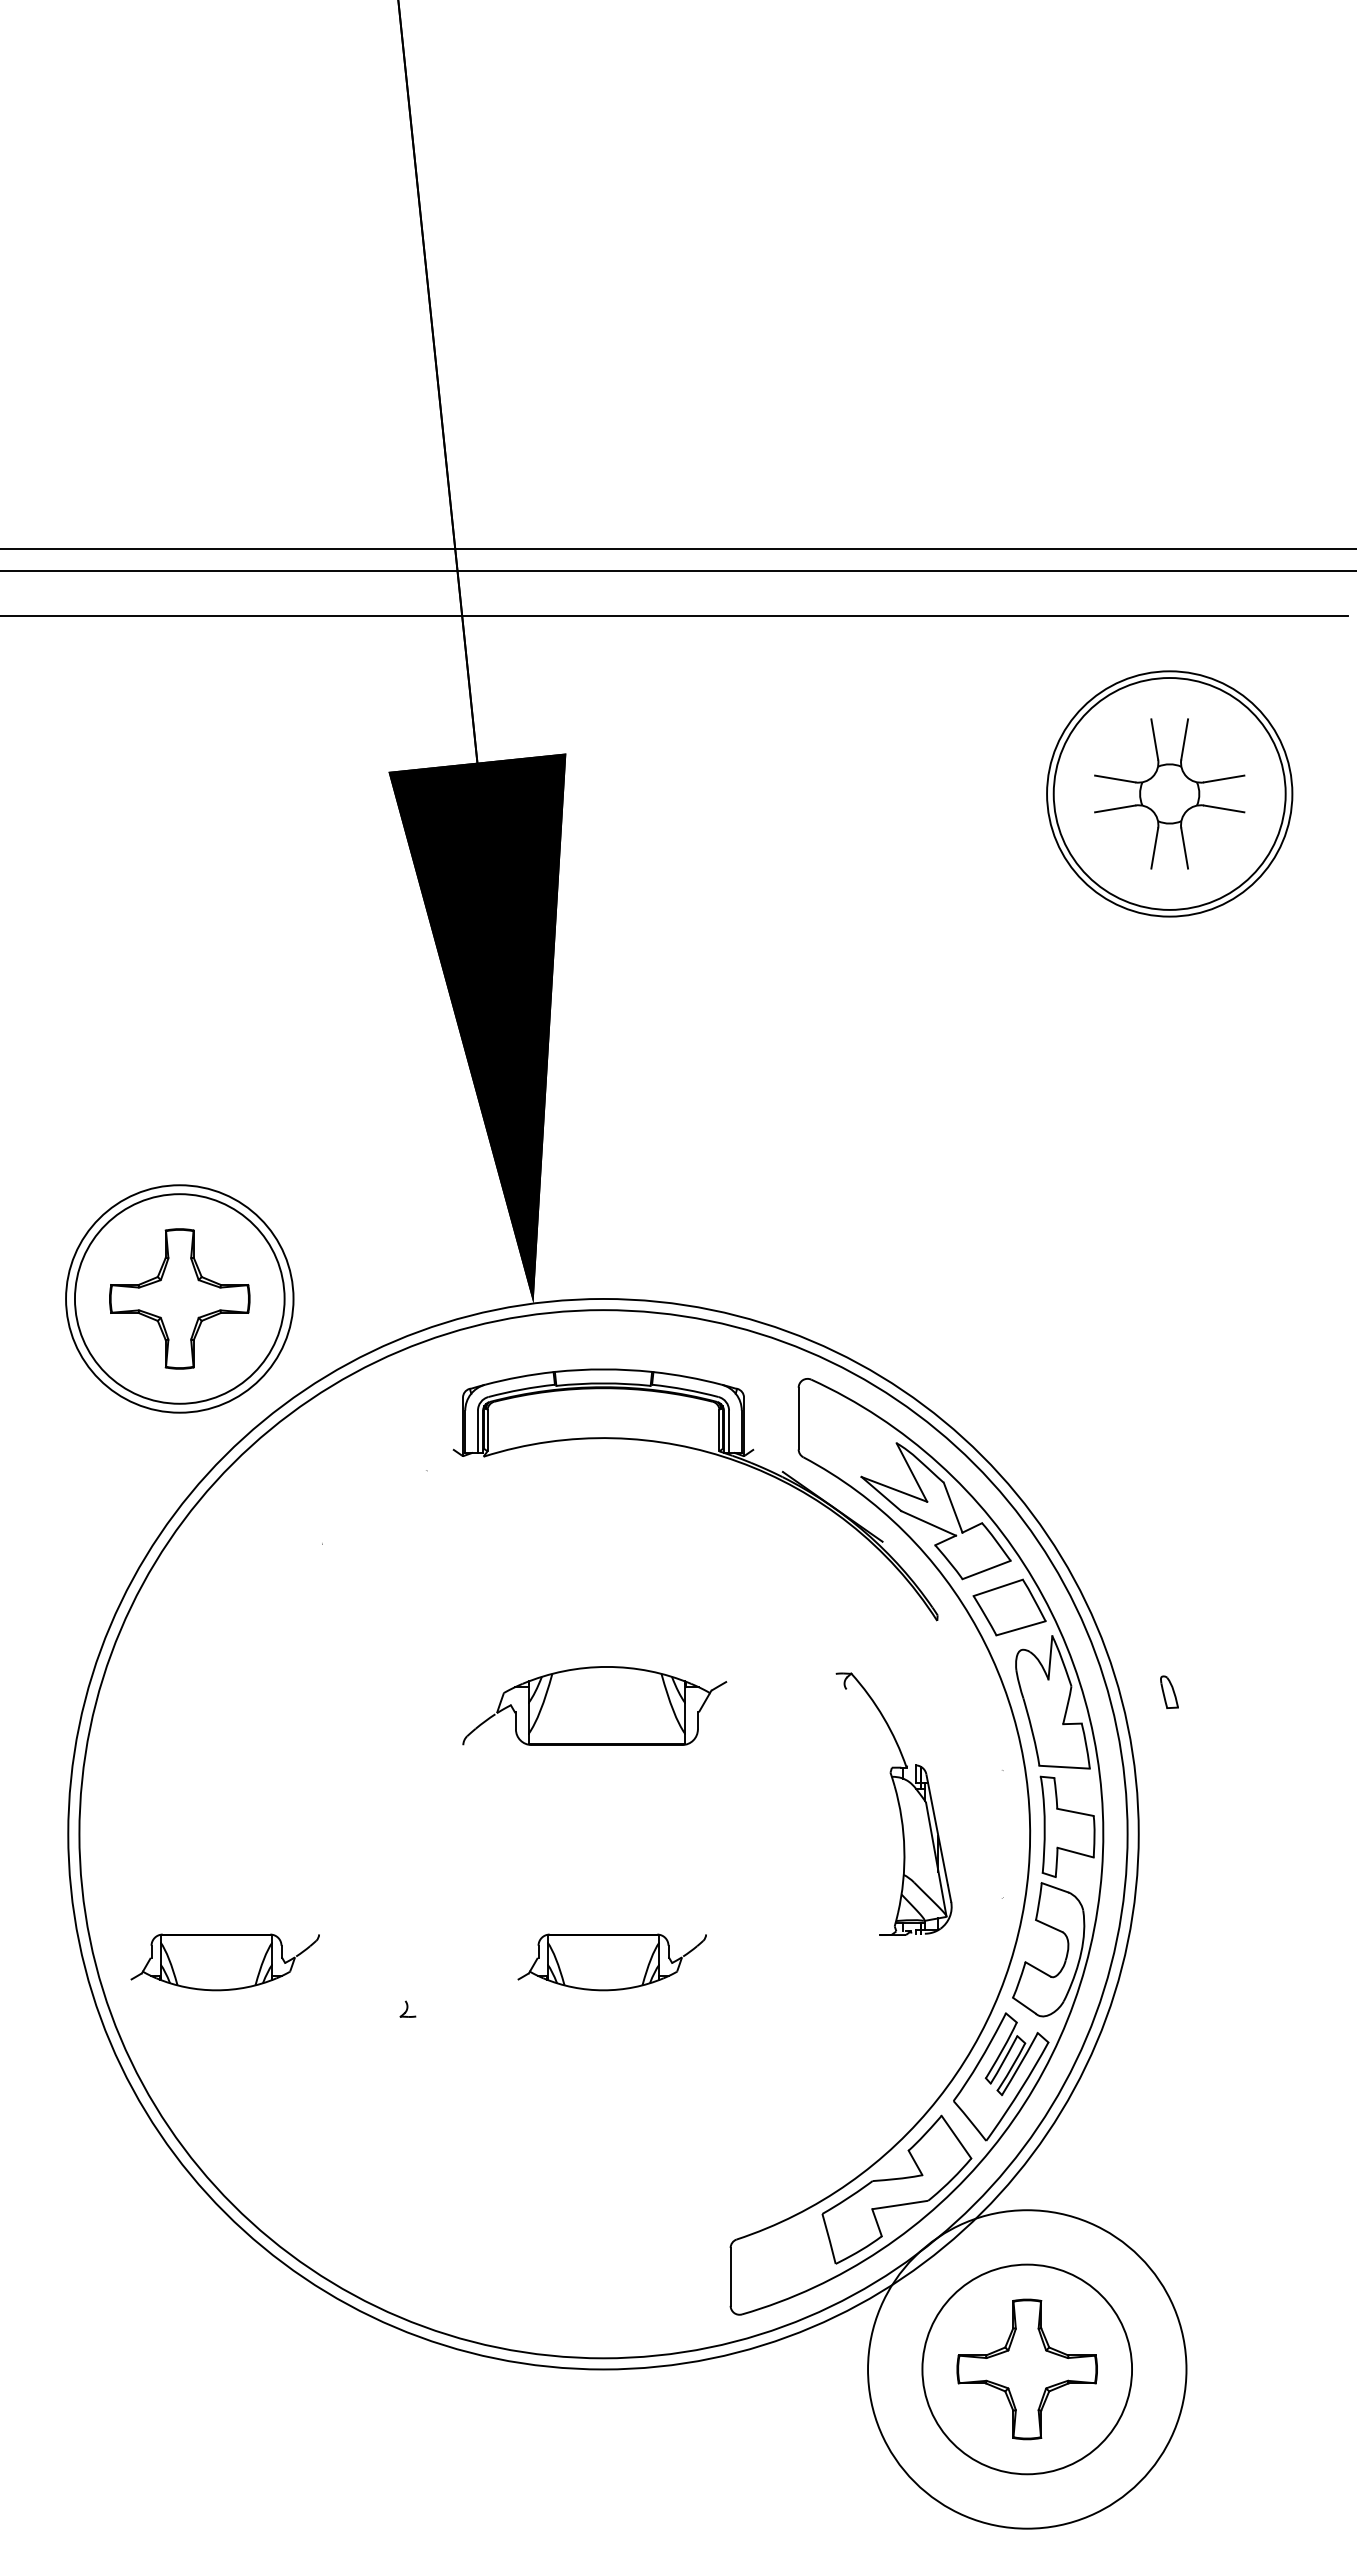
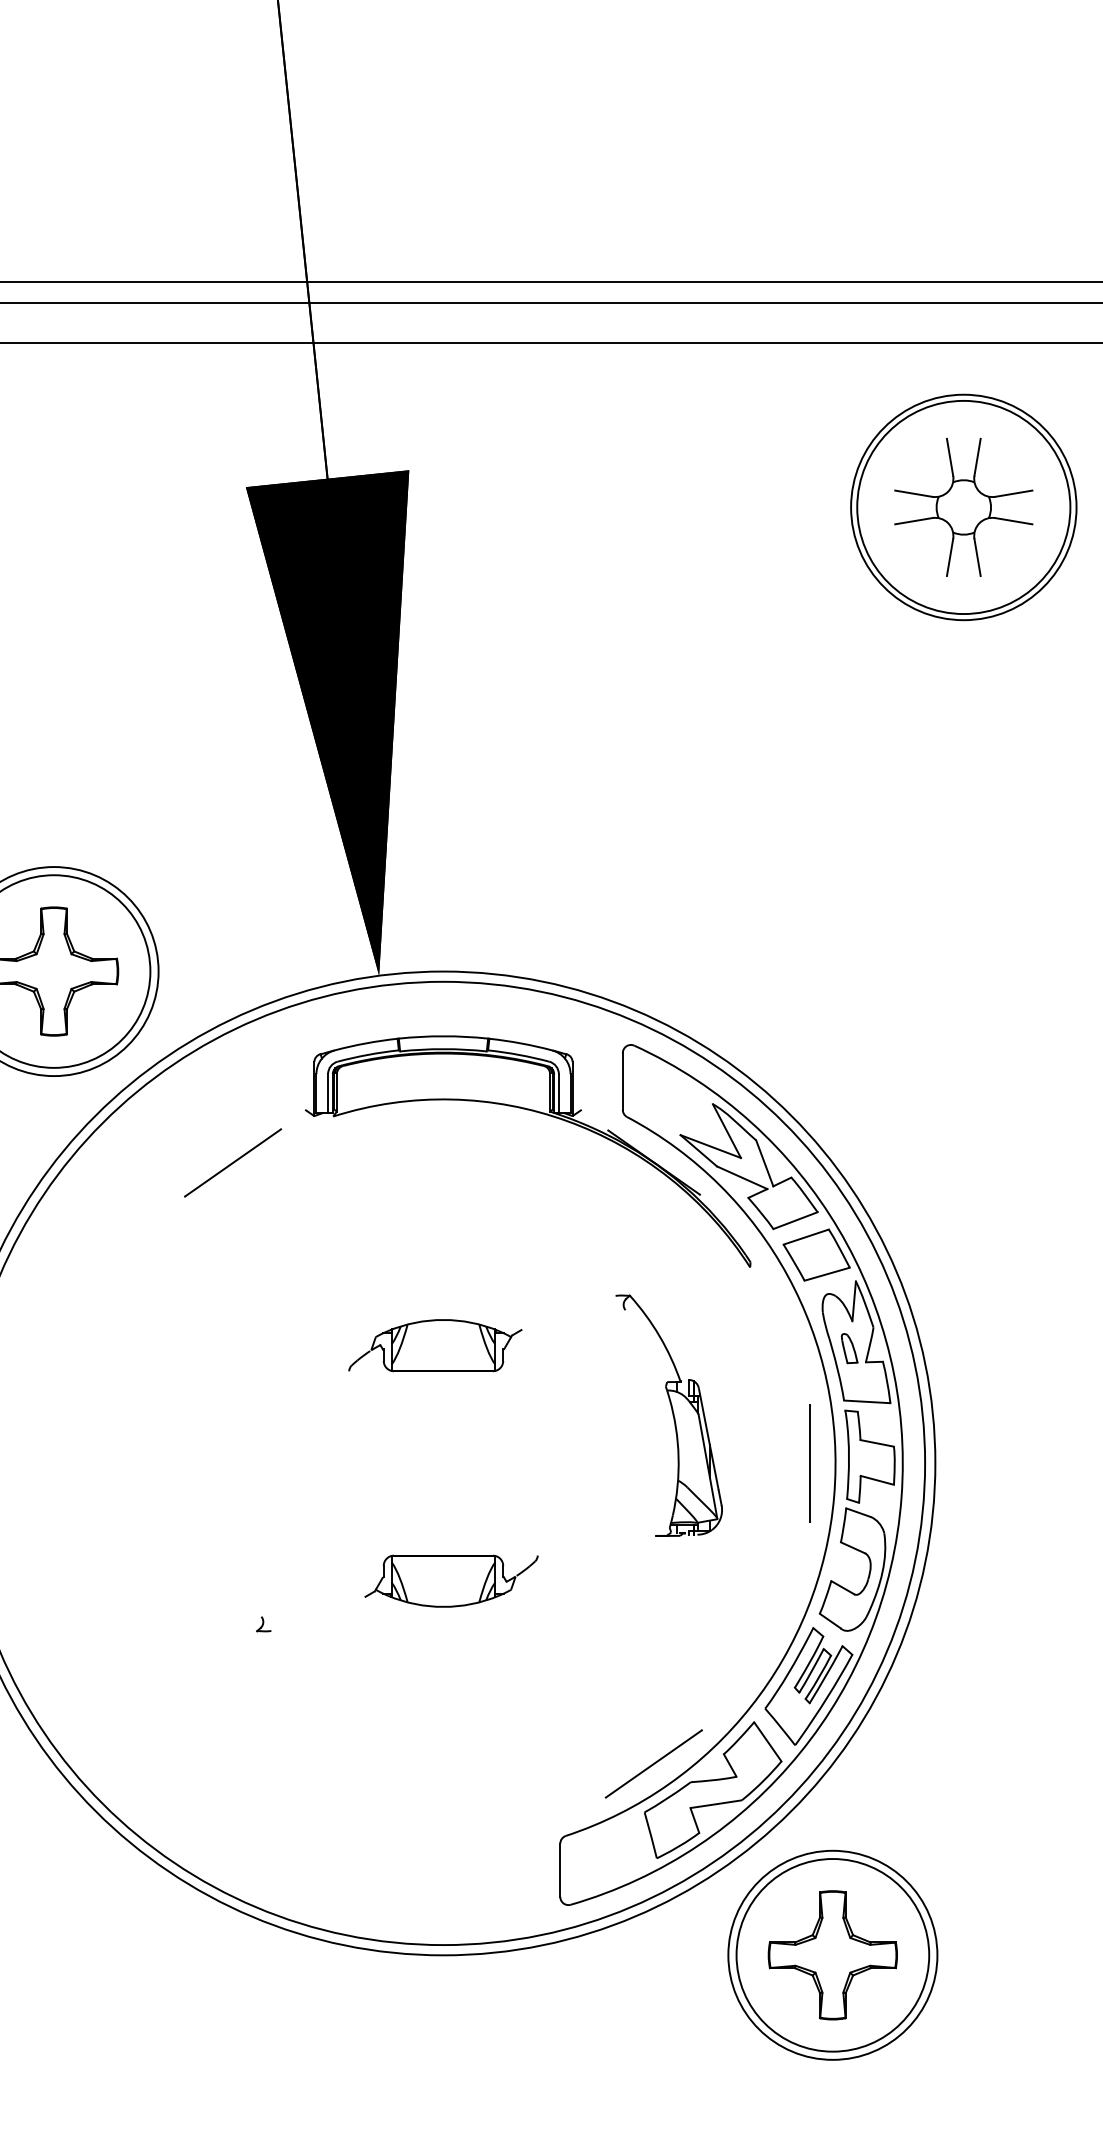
line: (374, 1506) -> (233, 1162), added
part: (1169, 1691) -> (849, 1347), moved
part: (594, 1705) -> (435, 1345), size x0.71
part: (893, 1803) -> (668, 1415), moved
line: (1002, 1833) -> (810, 1462), added
part: (224, 1962) -> (95, 1581), removed
line: (832, 2160) -> (653, 1763), added
circle: (1026, 2369) -> (832, 1955), size x0.71

